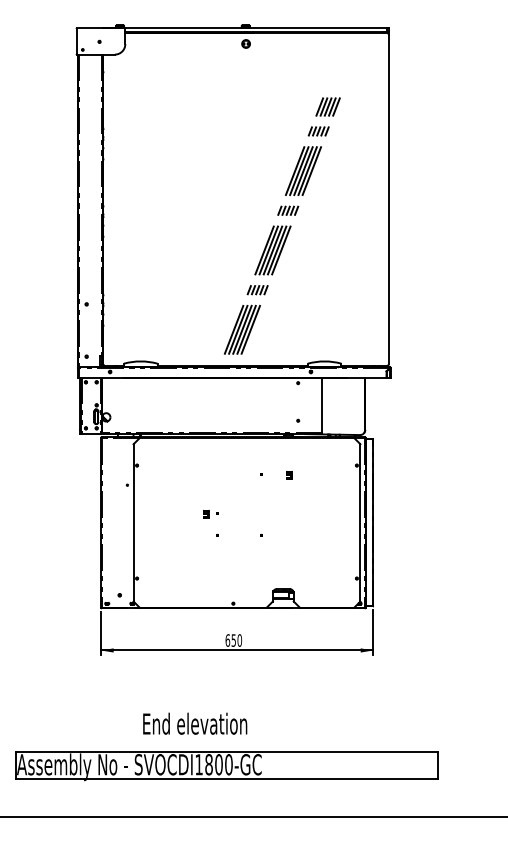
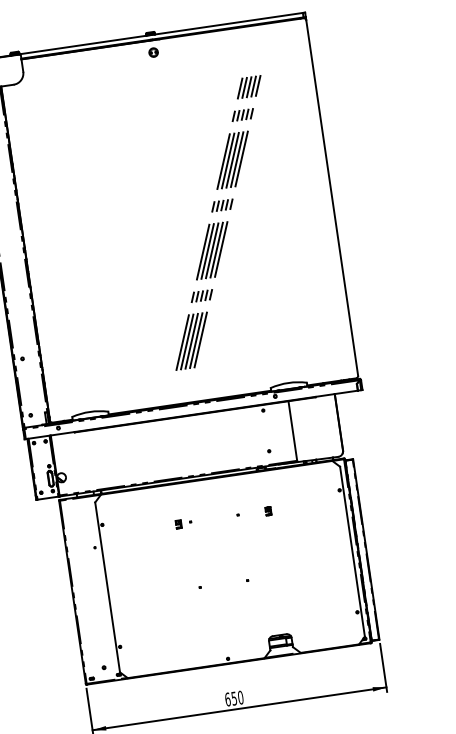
part: (282, 225) -> (218, 222), moved
part: (210, 514) -> (183, 524), moved

